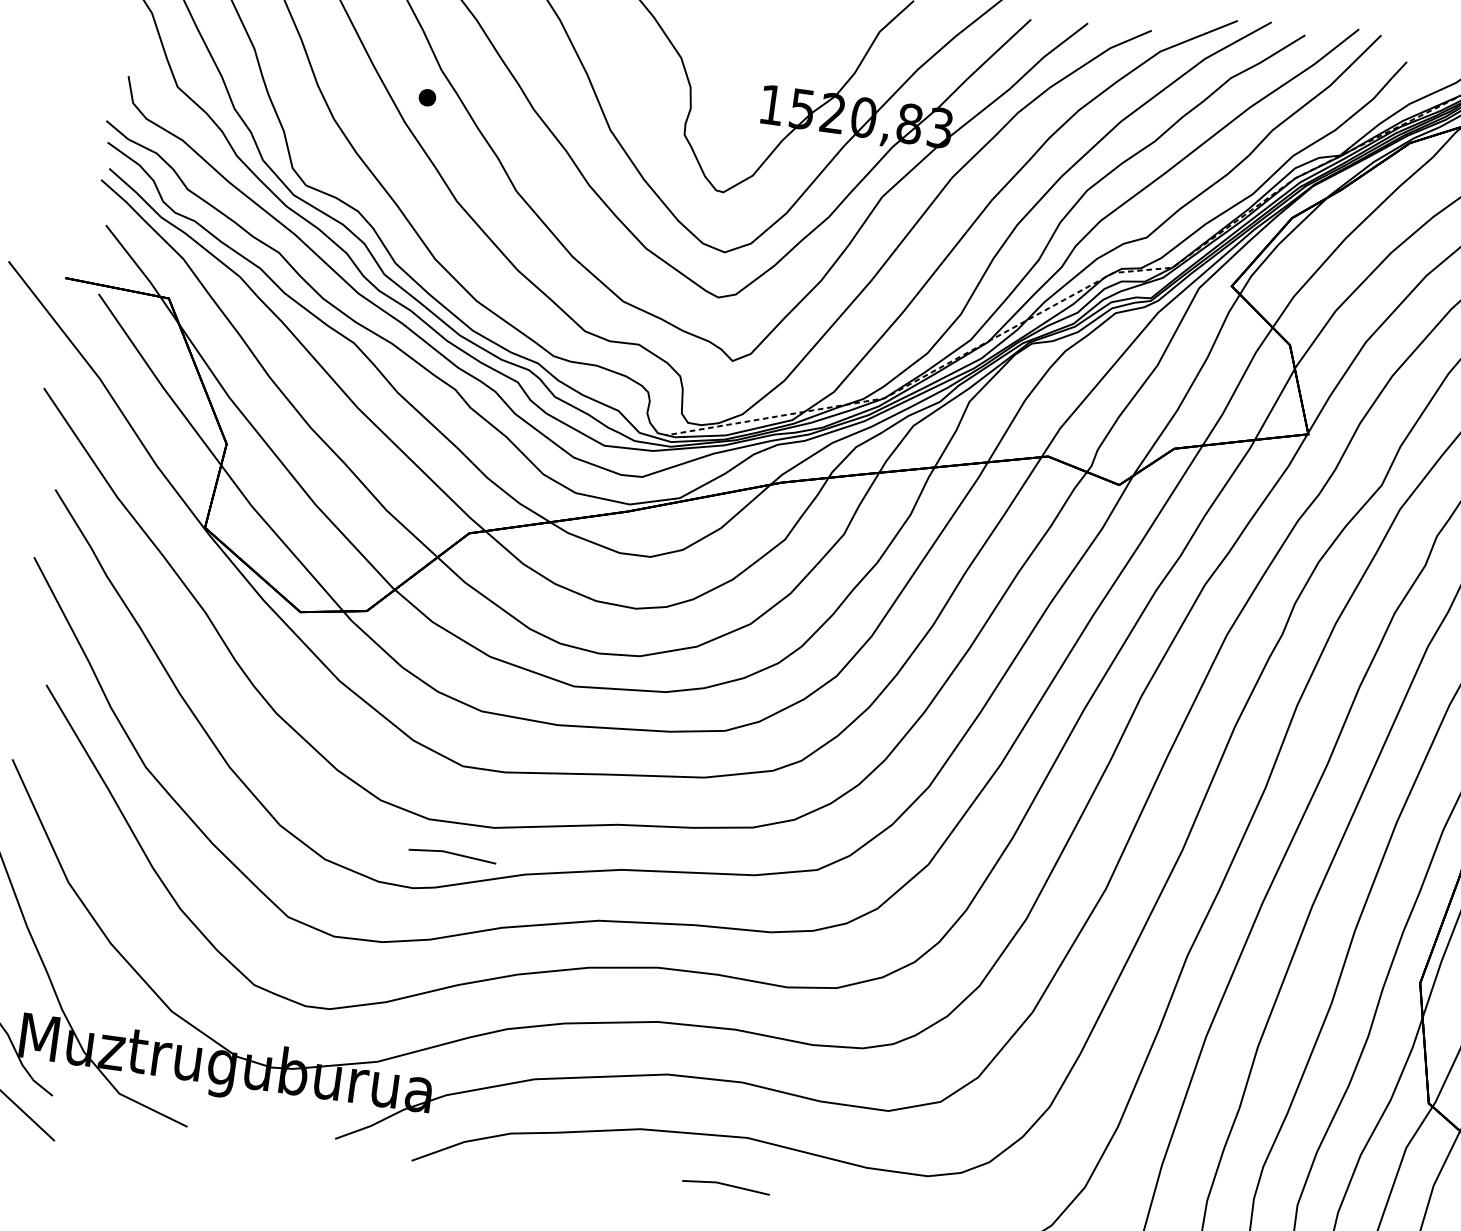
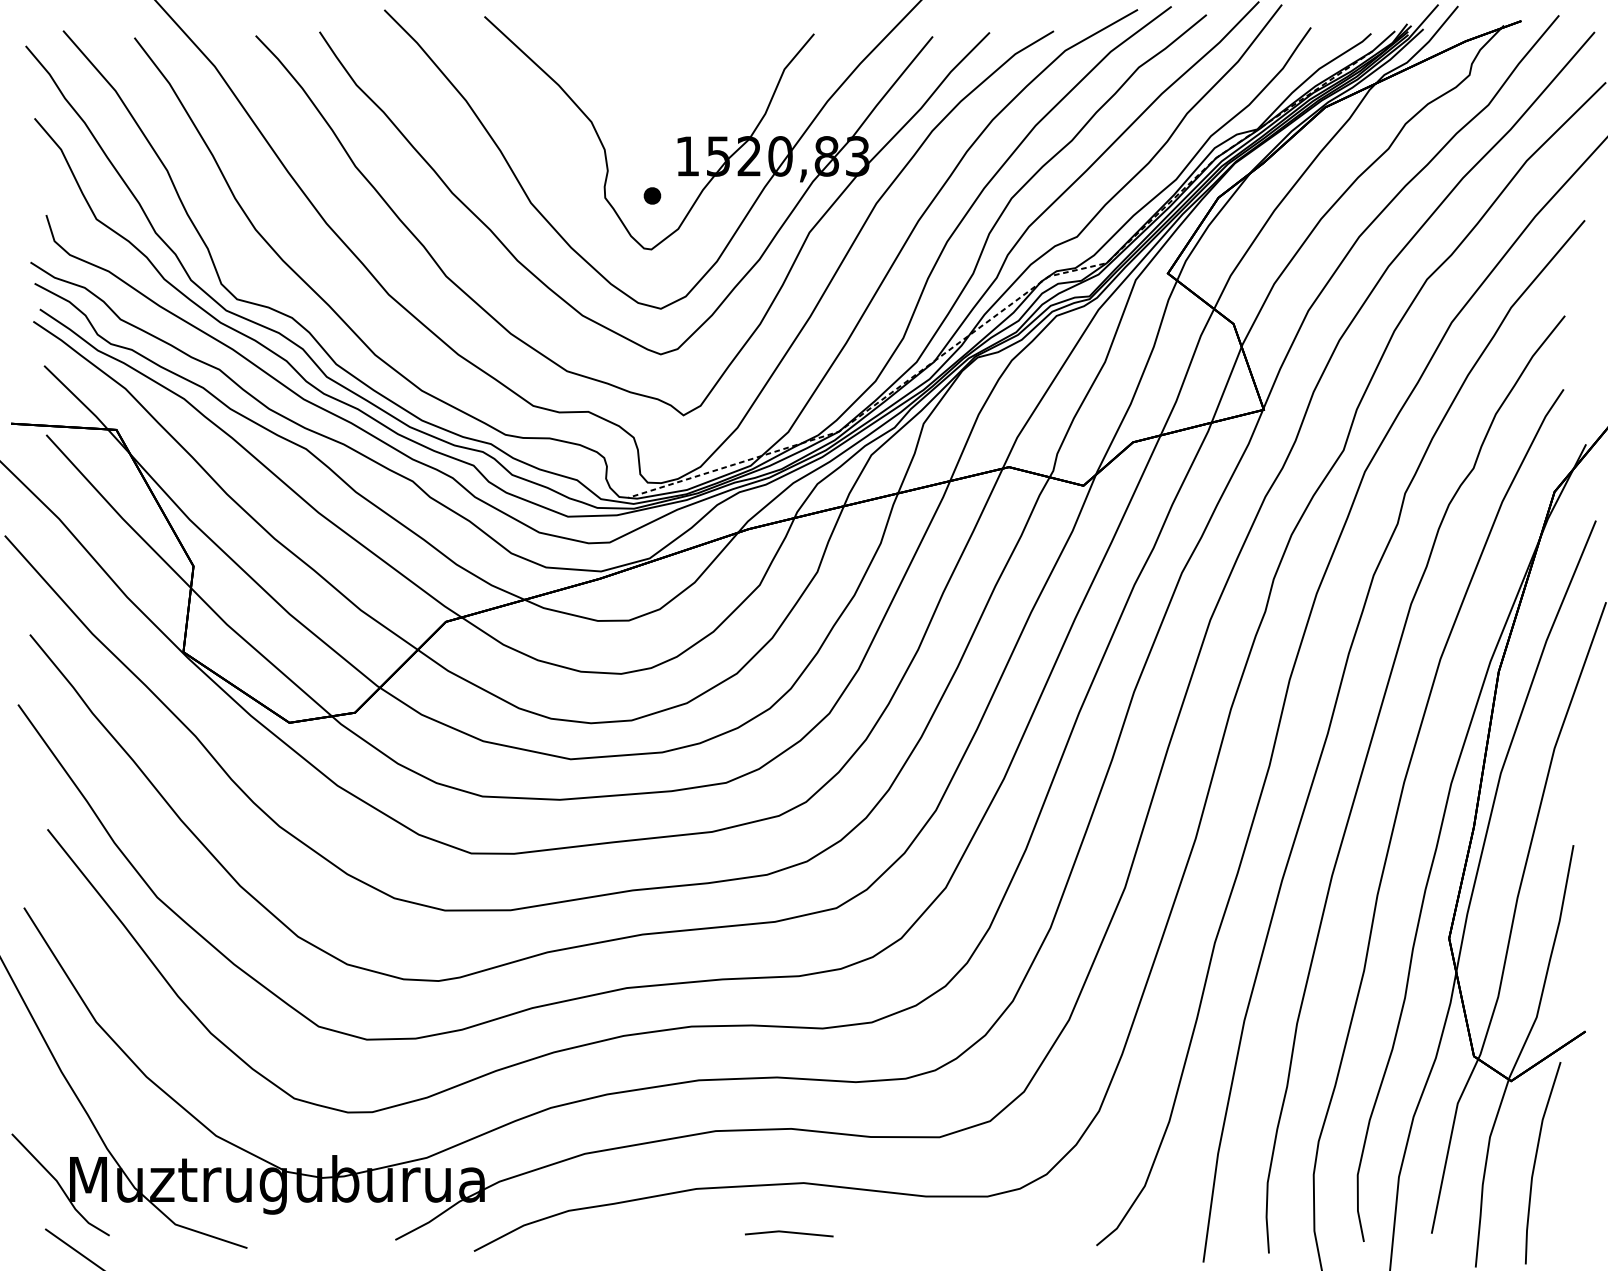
part: (427, 97) -> (652, 195), moved
line: (452, 854) -> (473, 942), removed

